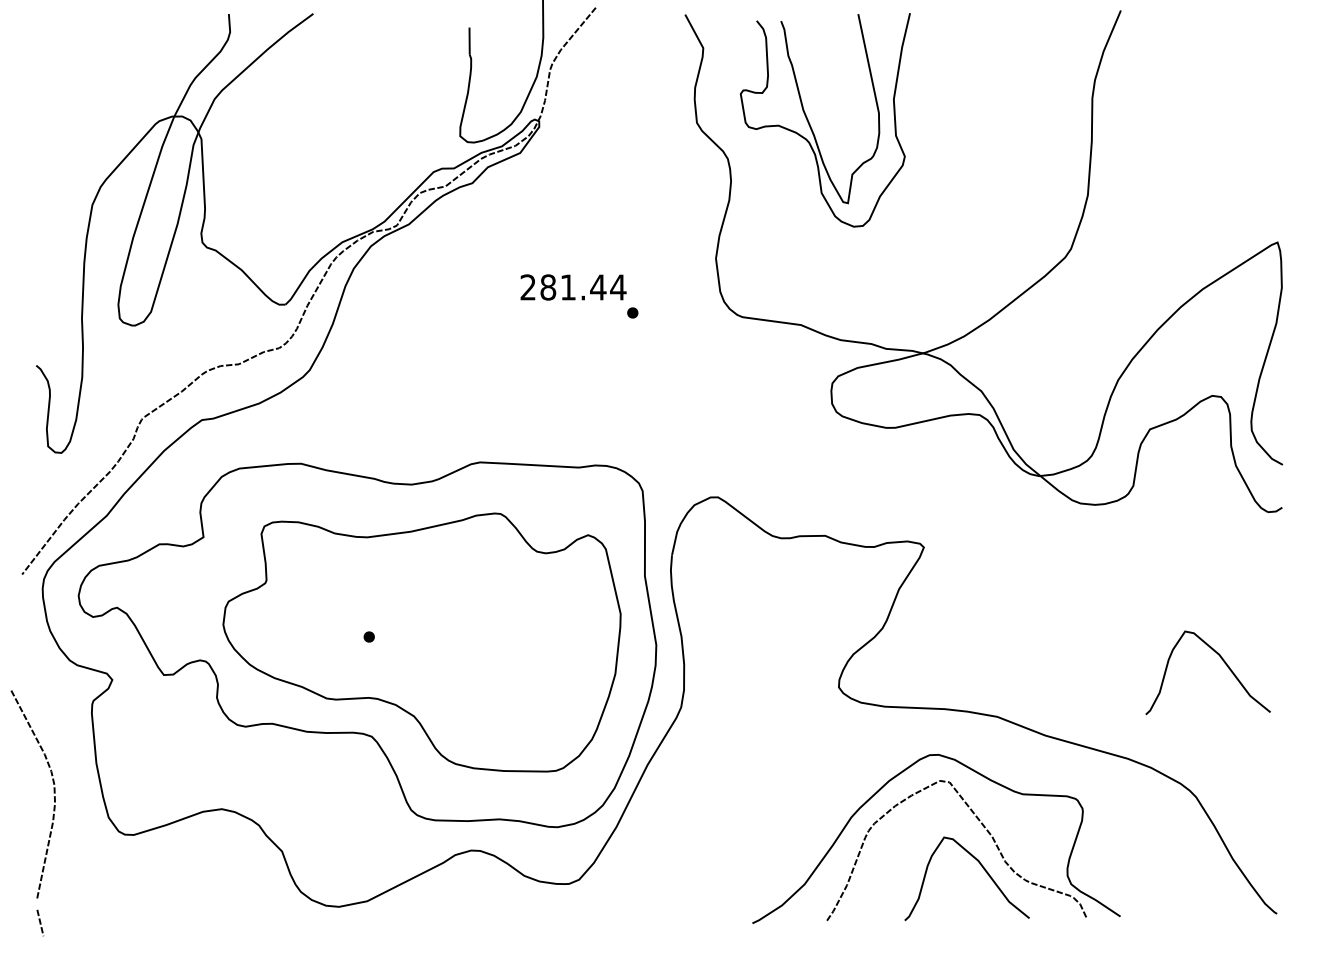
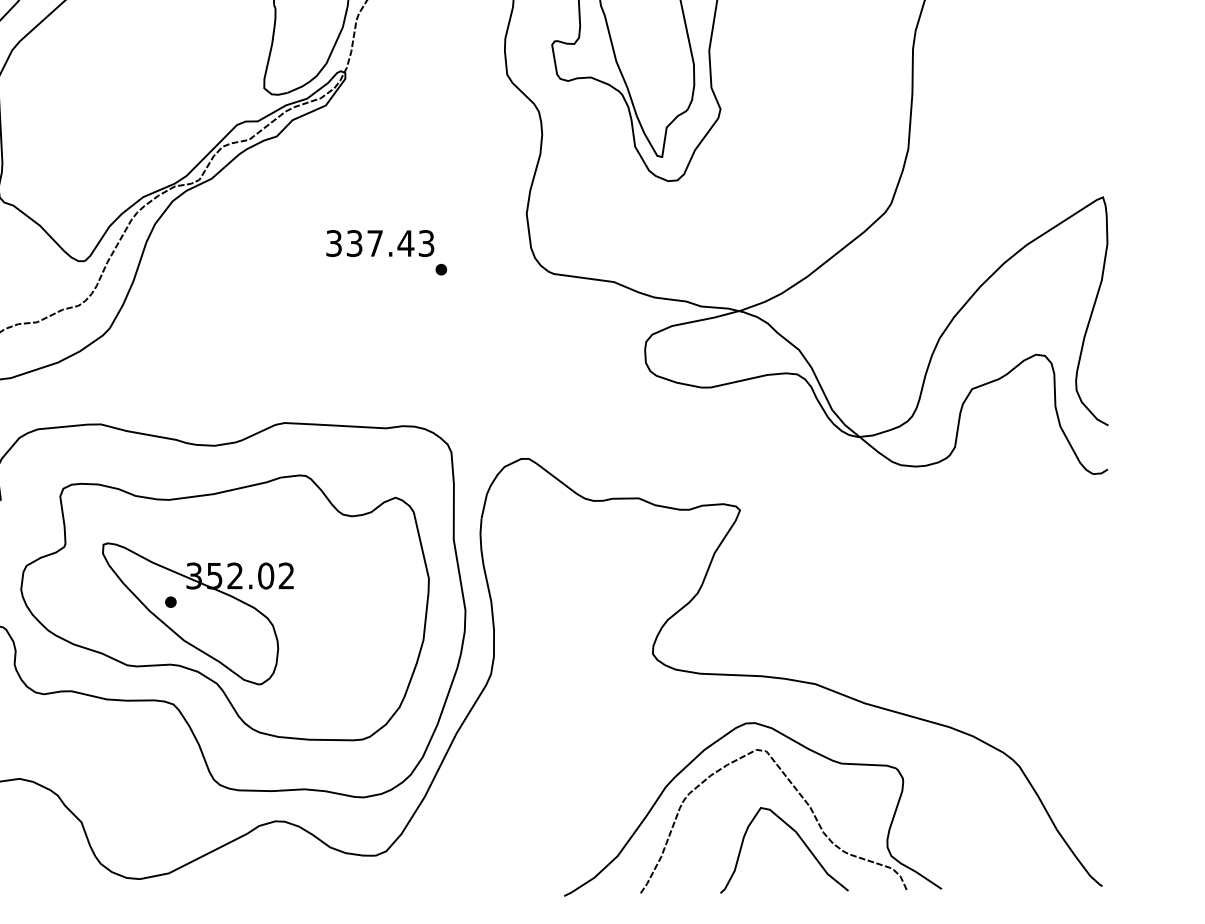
text: (573, 287) -> (380, 243), 281.44 -> 337.43
part: (395, 647) -> (197, 612), added
curve: (1223, 662) -> (1047, 628), removed

